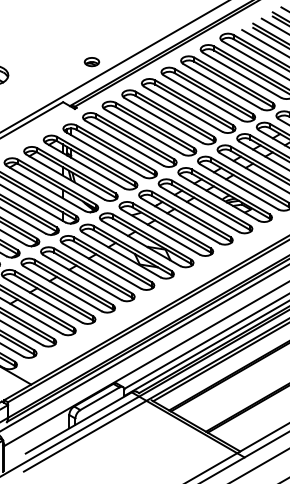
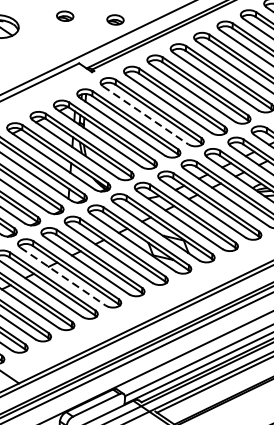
part: (47, 62) -> (64, 16), added
line: (124, 143) -> (145, 115), solid -> dashed
line: (63, 289) -> (63, 277), solid -> dashed

